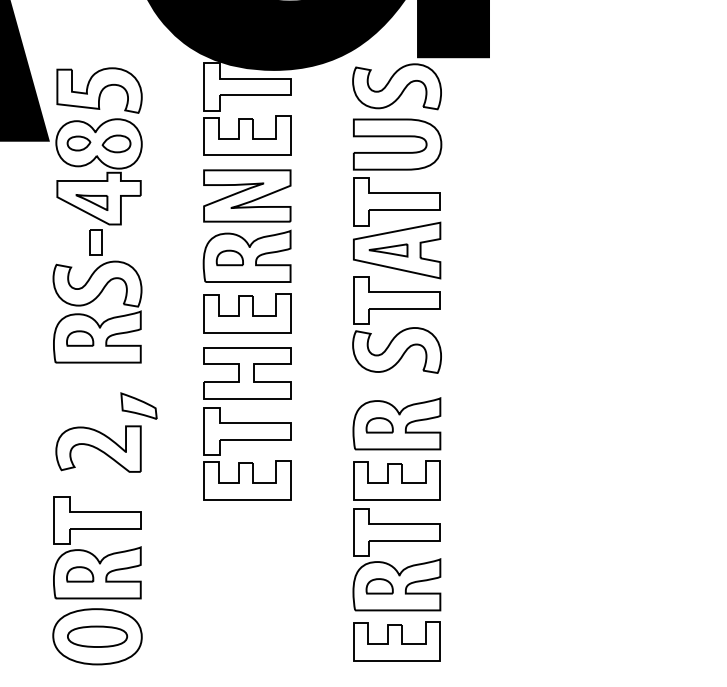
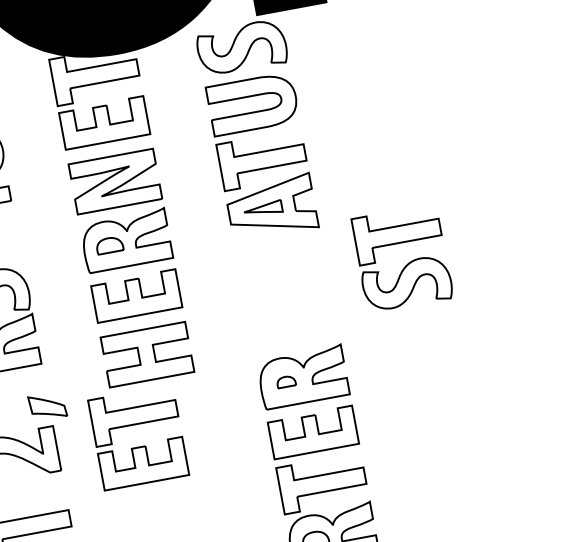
part: (399, 331) -> (405, 264), moved
part: (379, 425) -> (286, 381), size x0.7
part: (247, 462) -> (140, 446), moved

